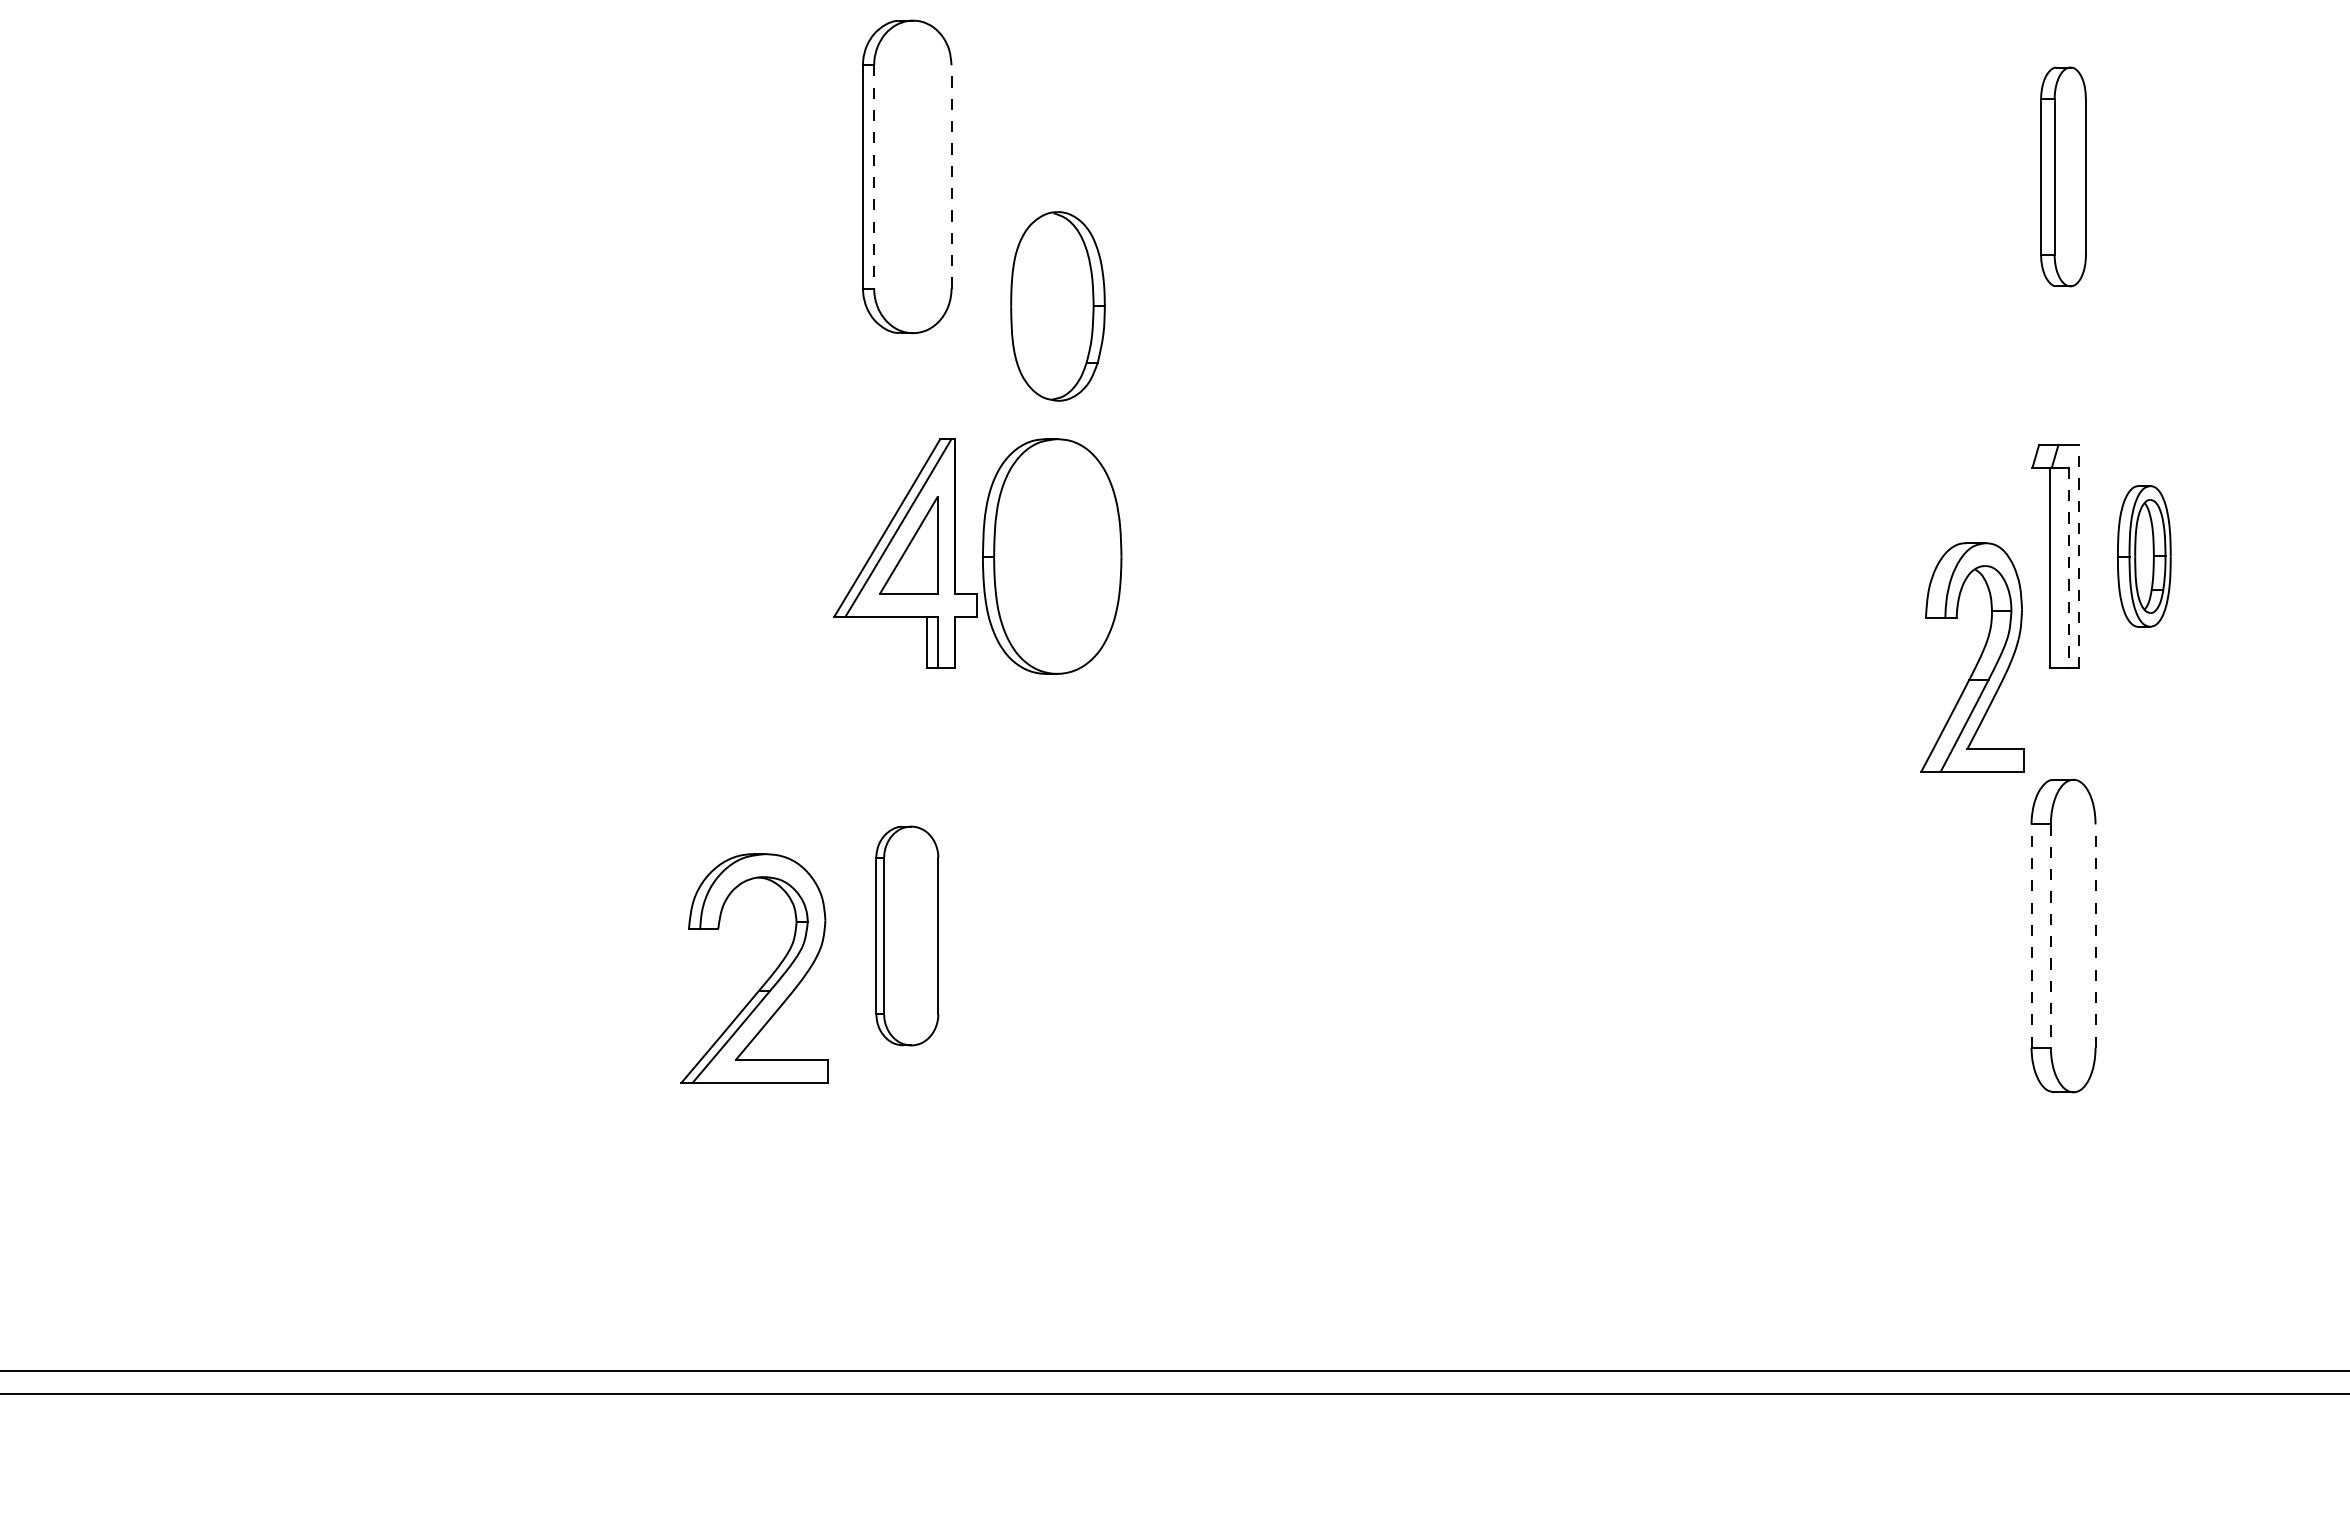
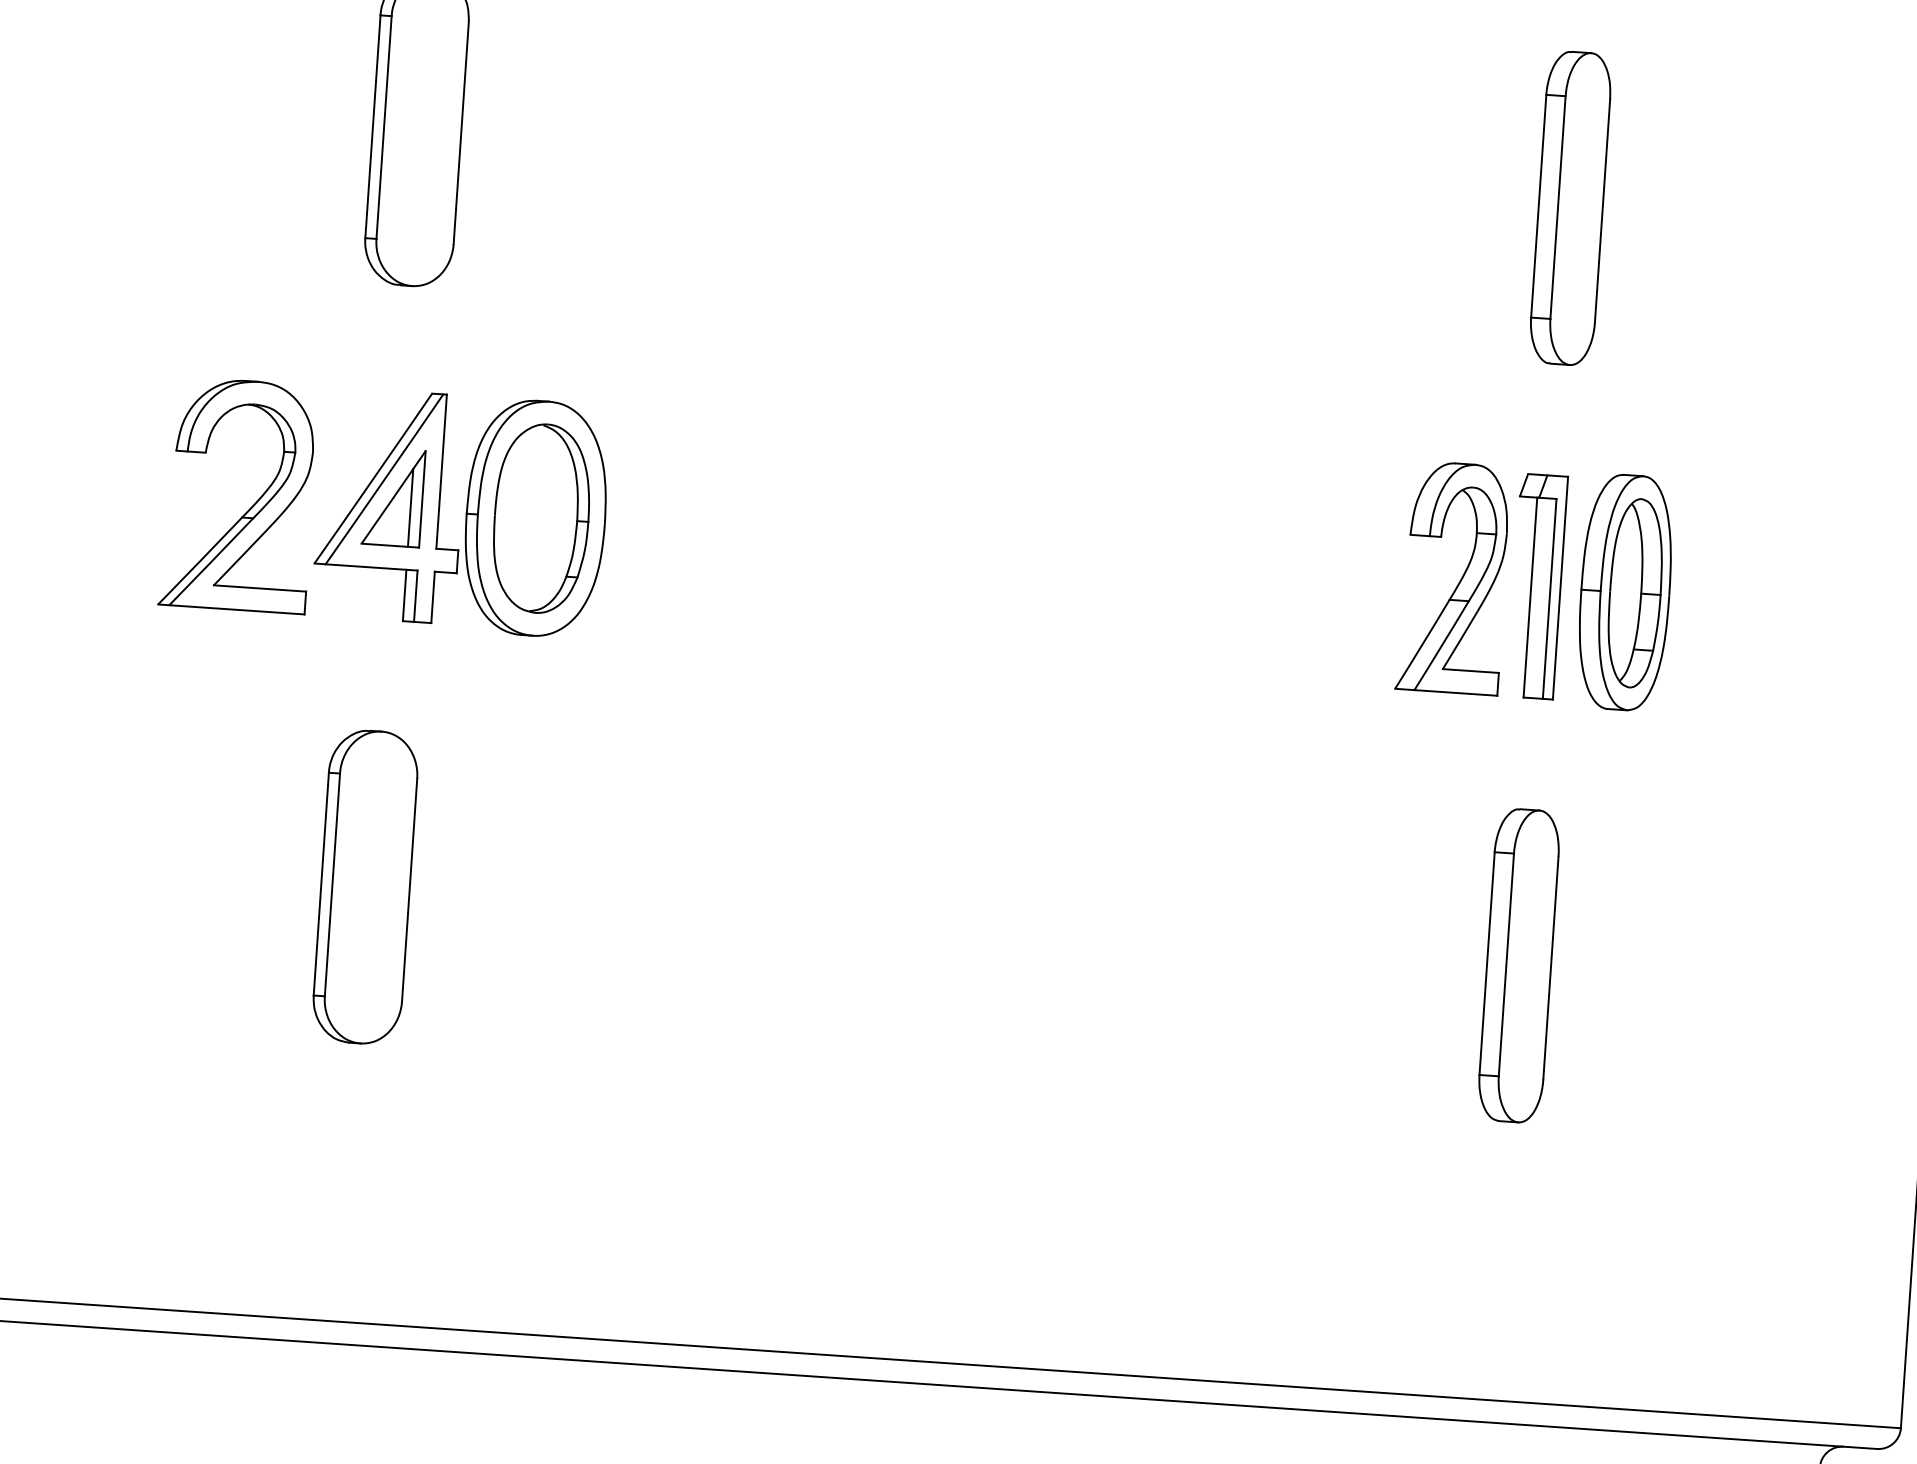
line: (874, 176) -> (384, 127), dashed -> solid
line: (951, 176) -> (461, 132), dashed -> solid
part: (2063, 176) -> (1570, 208), size x1.43
part: (1057, 306) -> (541, 518), moved
line: (926, 554) -> (410, 507), added
line: (2079, 556) -> (1560, 588), dashed -> solid
part: (2144, 556) -> (1625, 592), size x1.67
line: (2069, 568) -> (1549, 599), dashed -> solid
part: (1978, 658) -> (1460, 579), moved
part: (907, 935) -> (365, 886), size x1.43
line: (2031, 936) -> (1487, 964), dashed -> solid
line: (2050, 936) -> (1505, 965), dashed -> solid
line: (2095, 936) -> (1550, 968), dashed -> solid
part: (768, 977) -> (252, 505), moved

